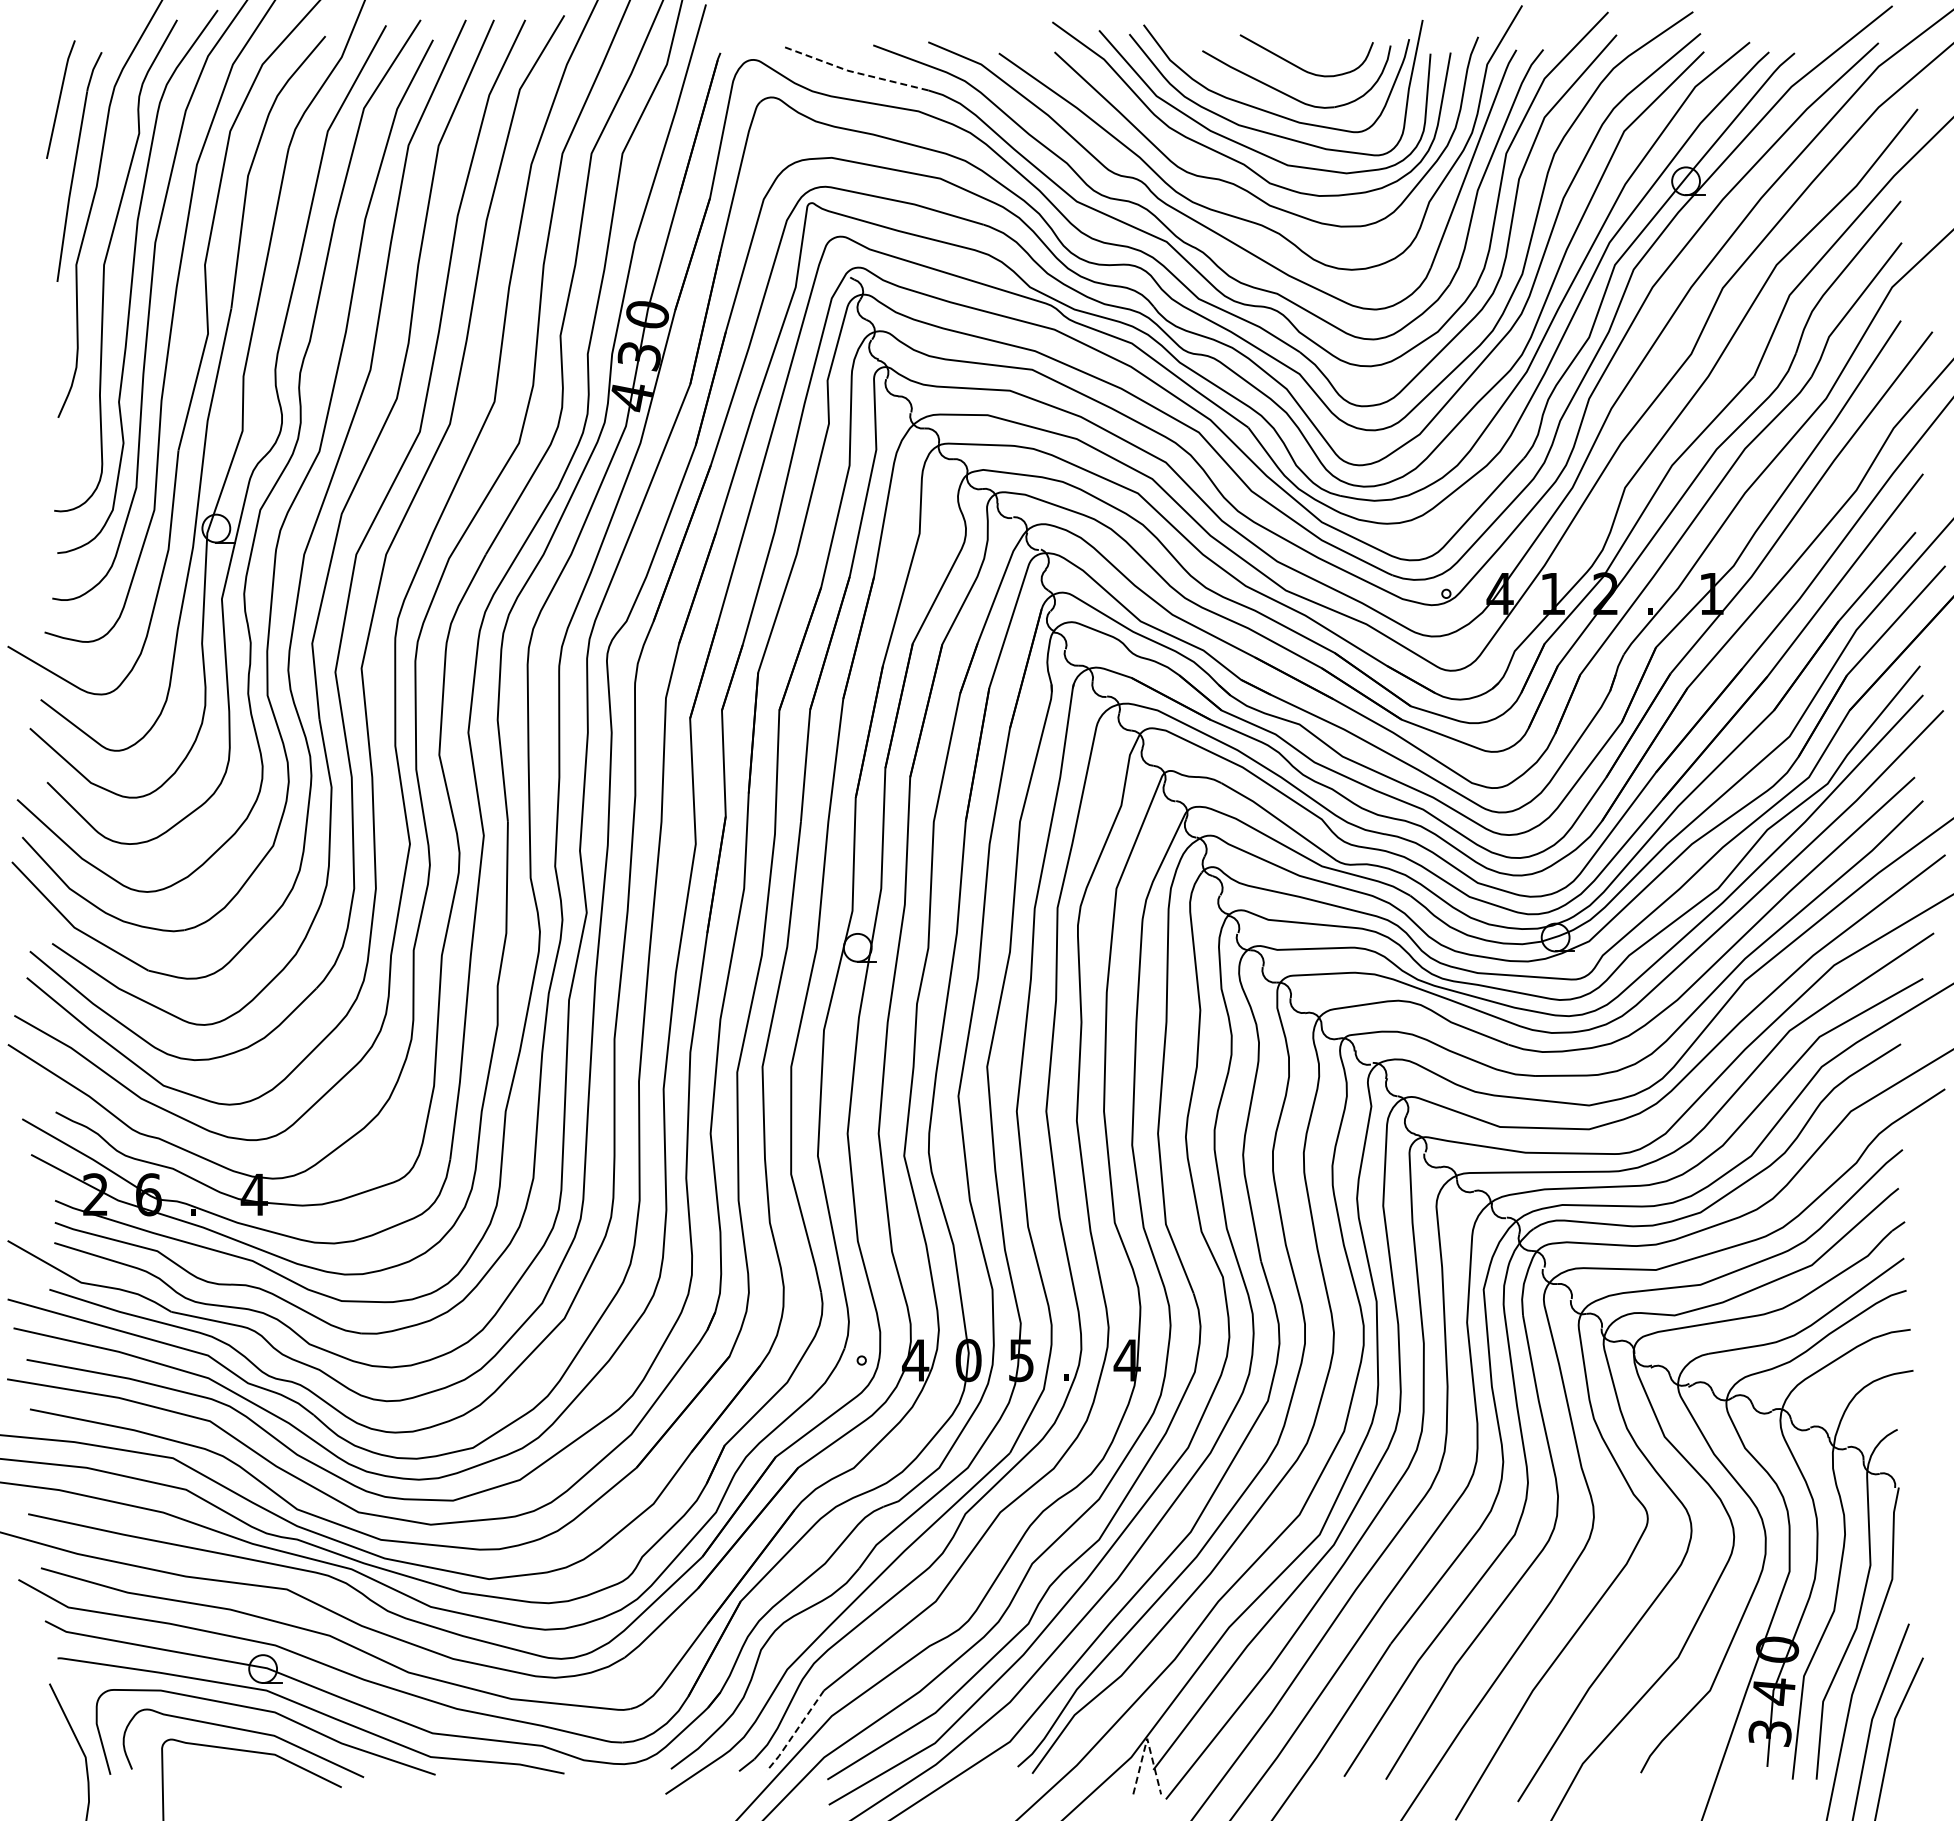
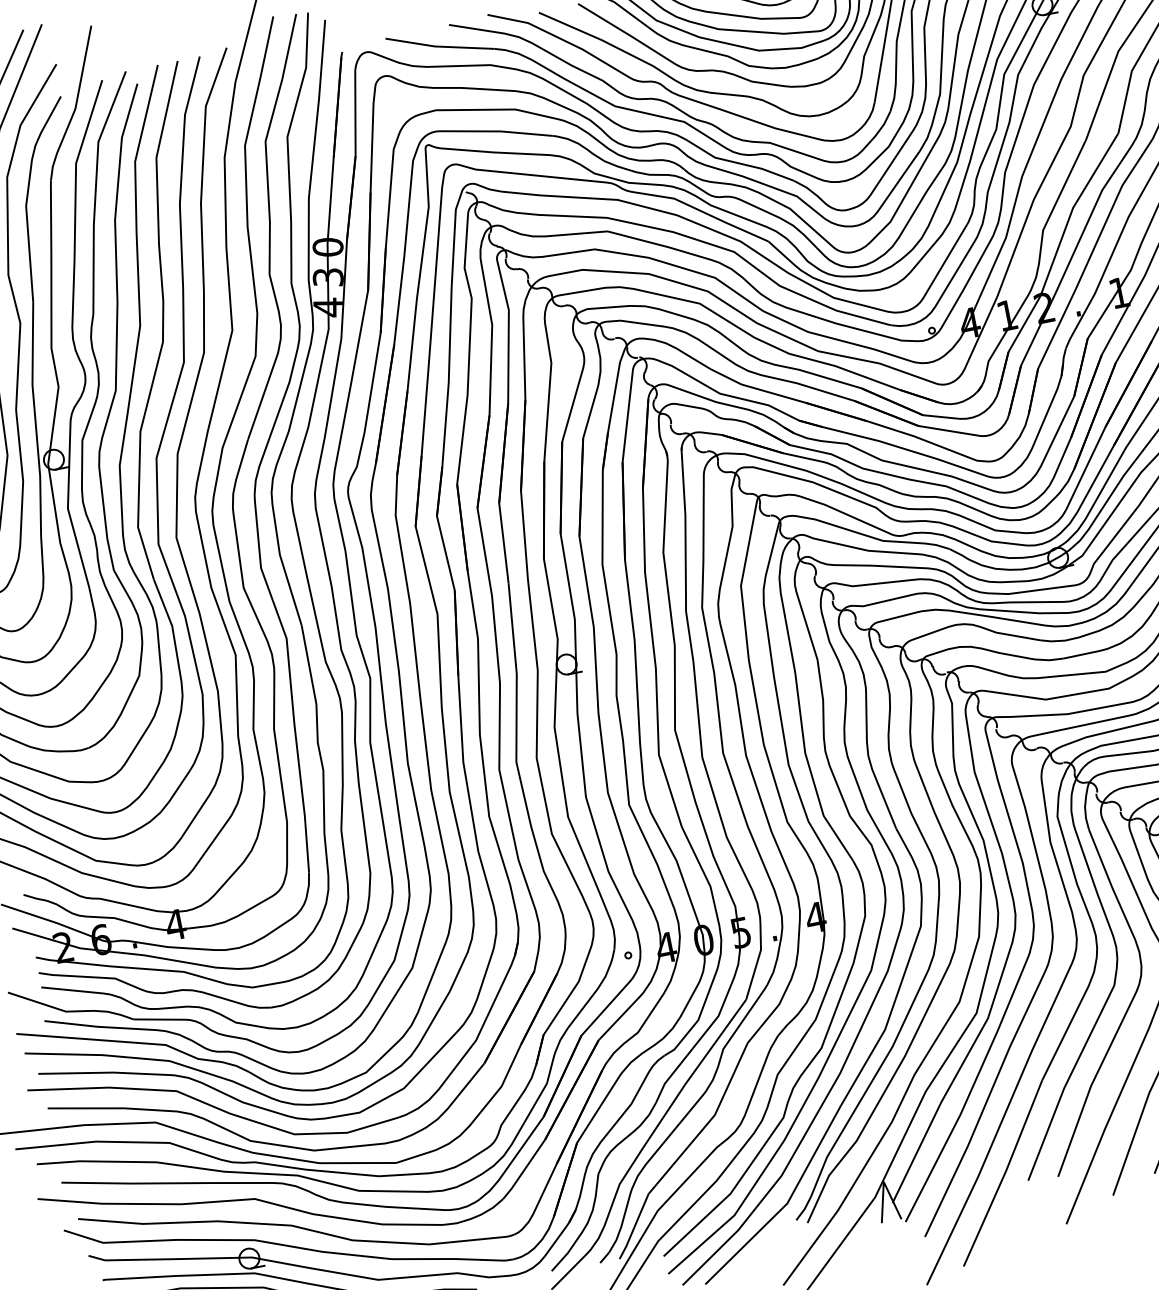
line: (853, 72) -> (439, 46), dashed -> solid
line: (795, 1732) -> (634, 1227), dashed -> solid
line: (1147, 1738) -> (883, 1181), dashed -> solid

